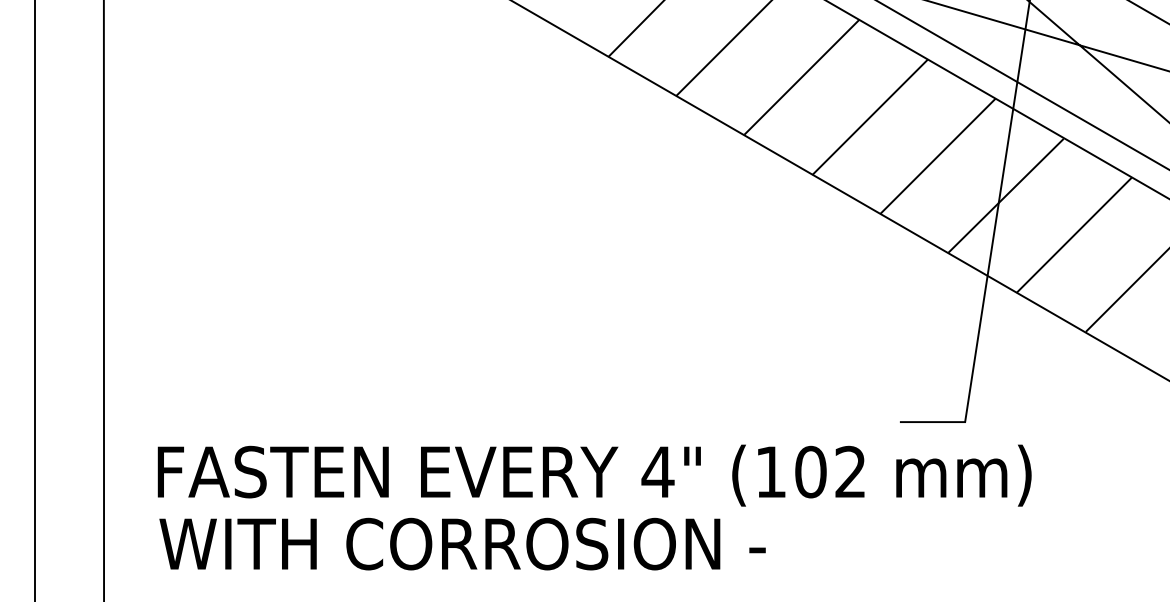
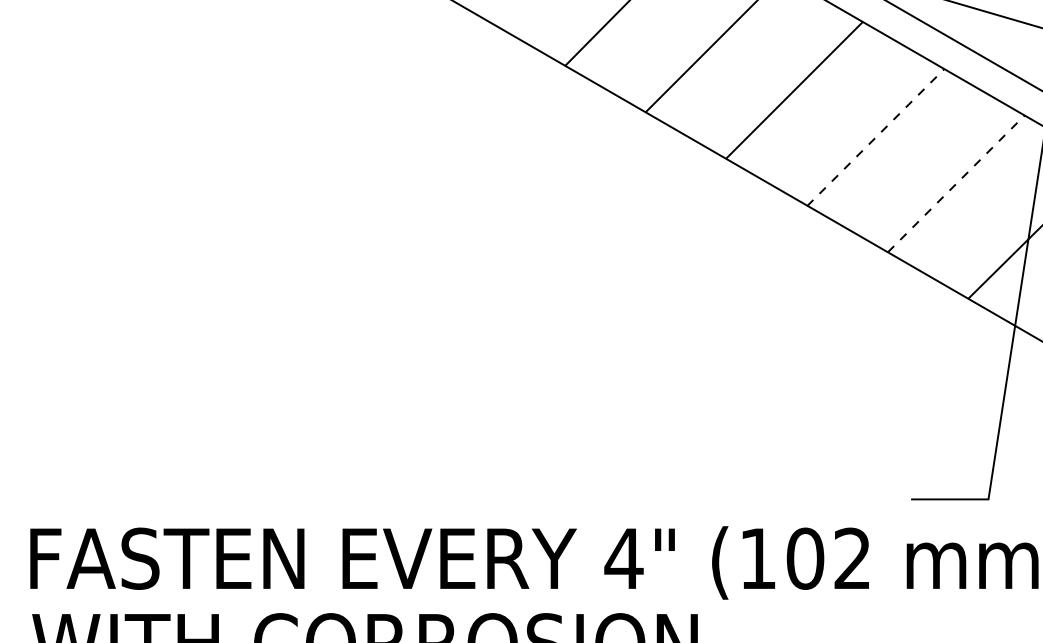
line: (870, 117) -> (876, 137), solid -> dashed
line: (938, 155) -> (956, 182), solid -> dashed

